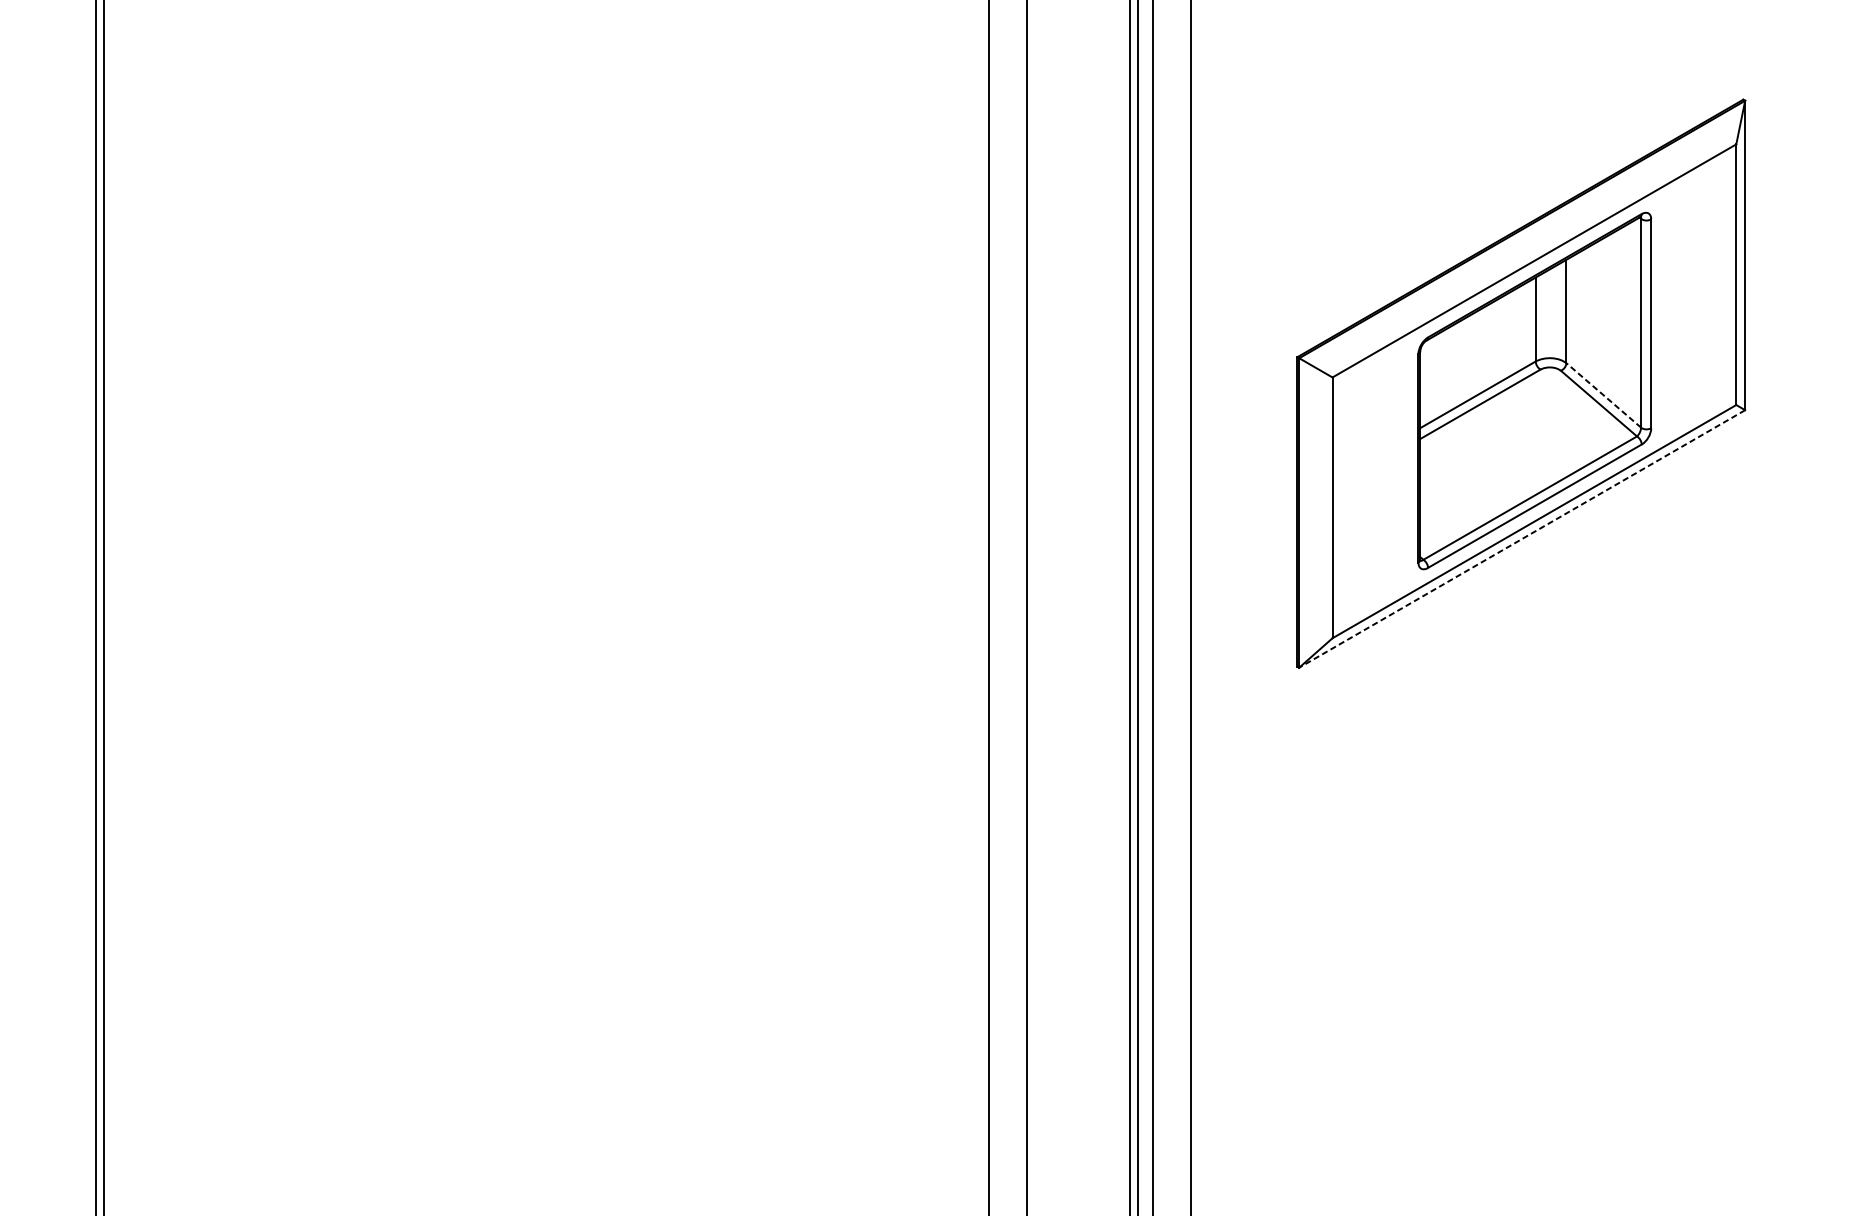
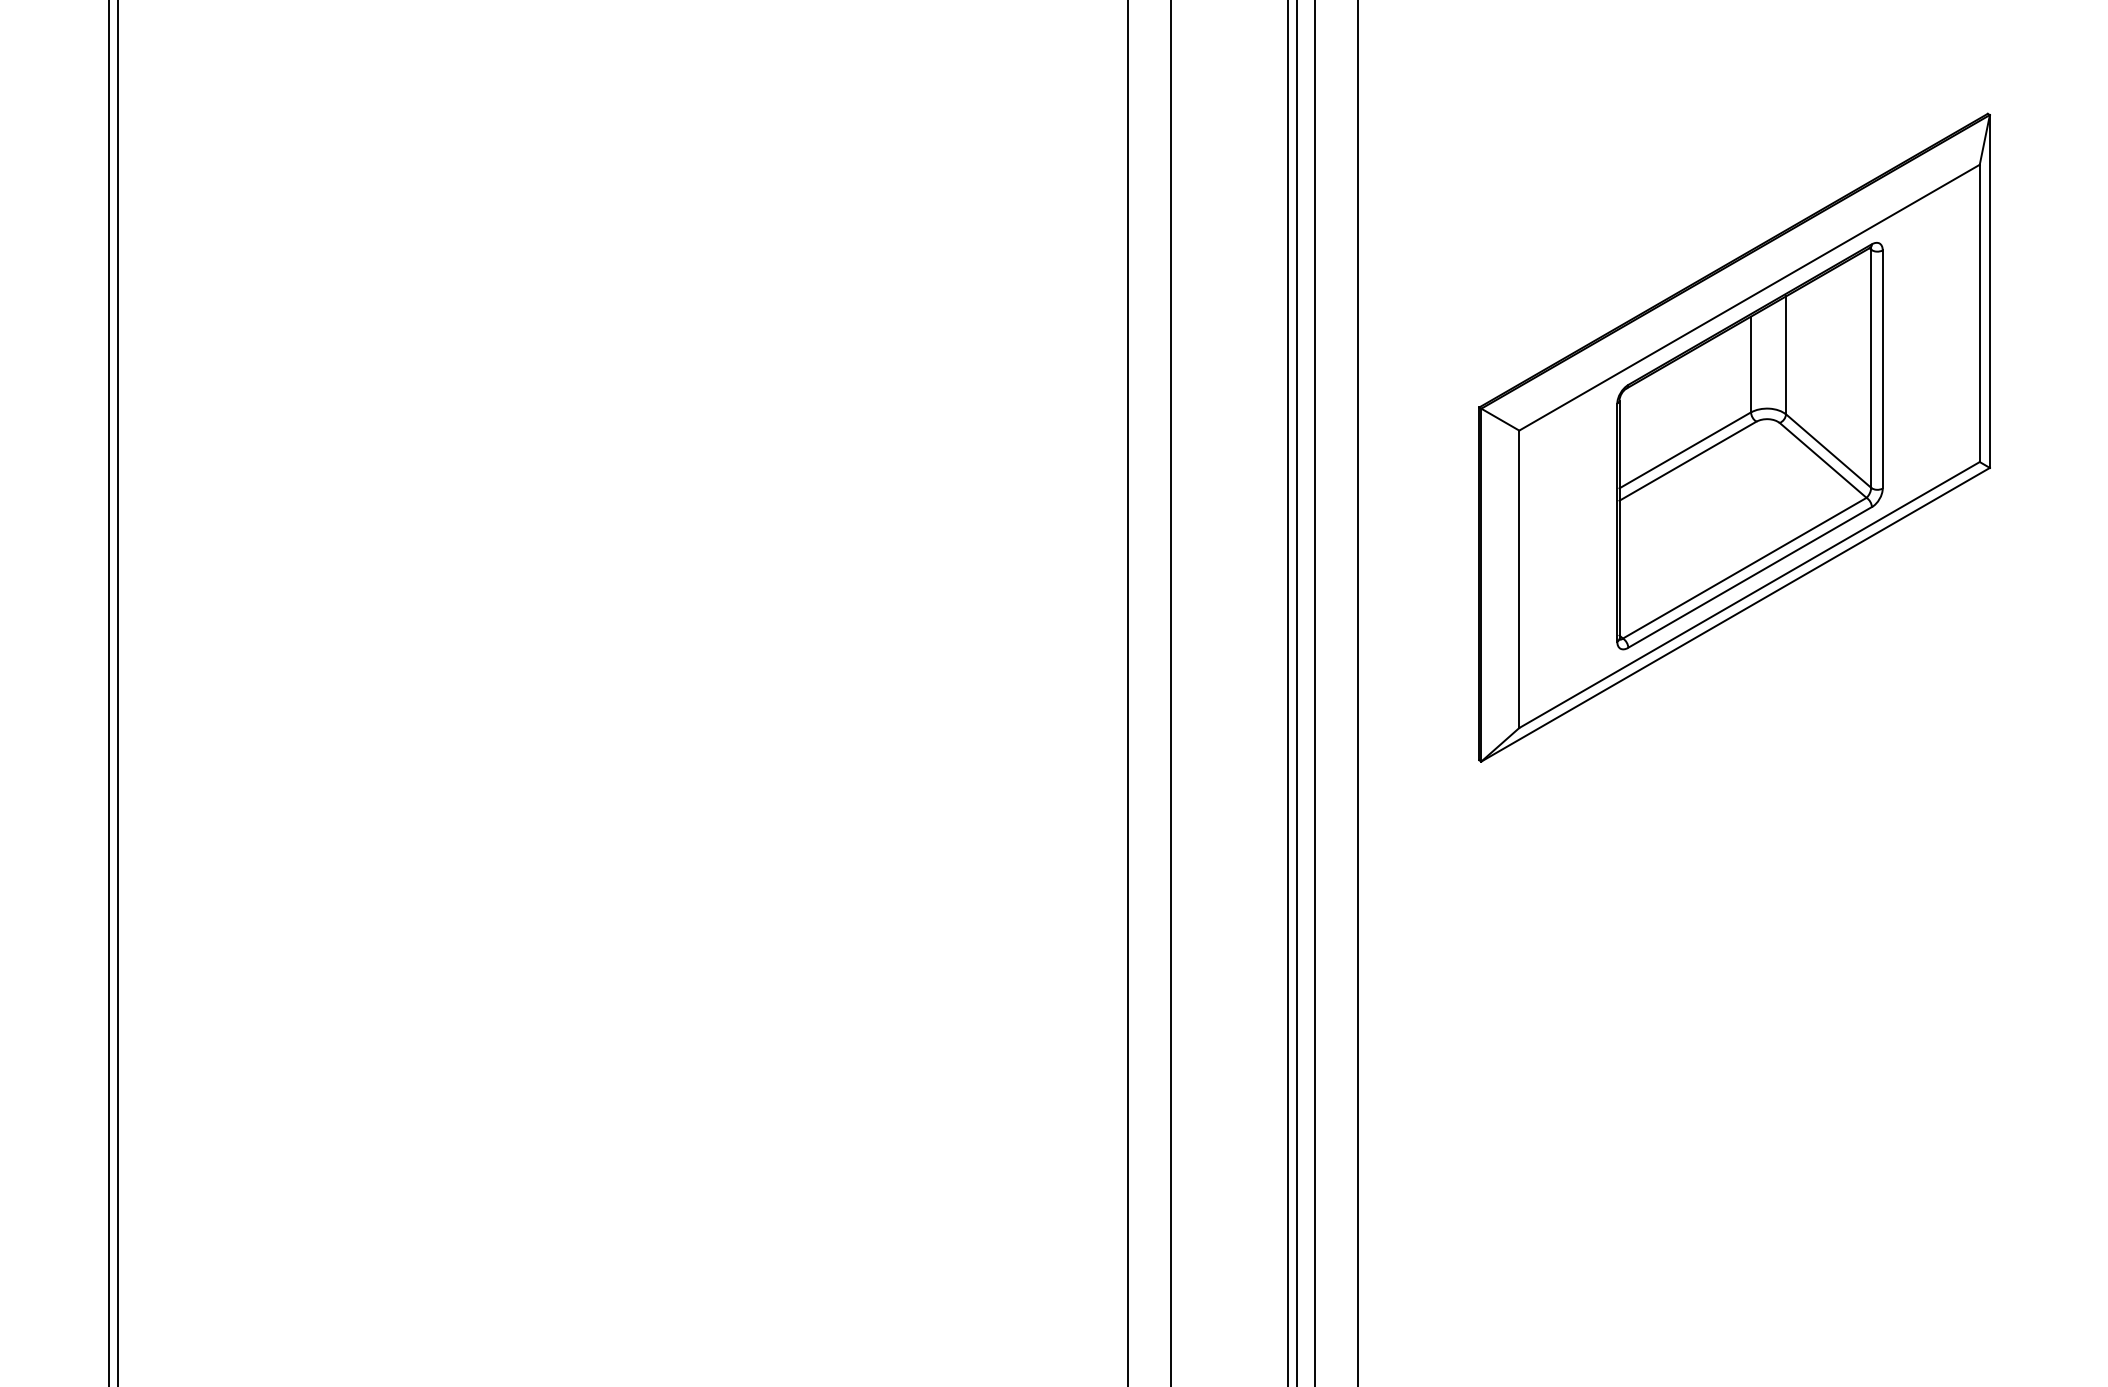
line: (1603, 394) -> (1828, 450), dashed -> solid
line: (1522, 538) -> (1735, 614), dashed -> solid

